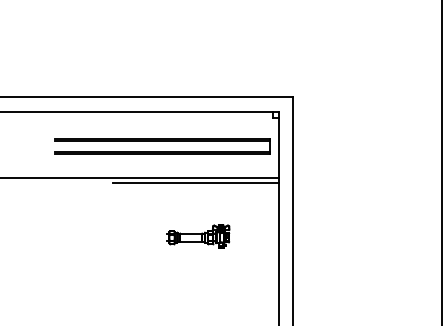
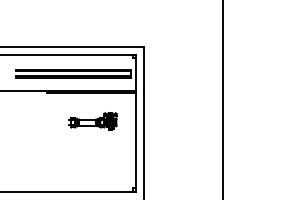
part: (197, 236) -> (92, 121), size x1.43

